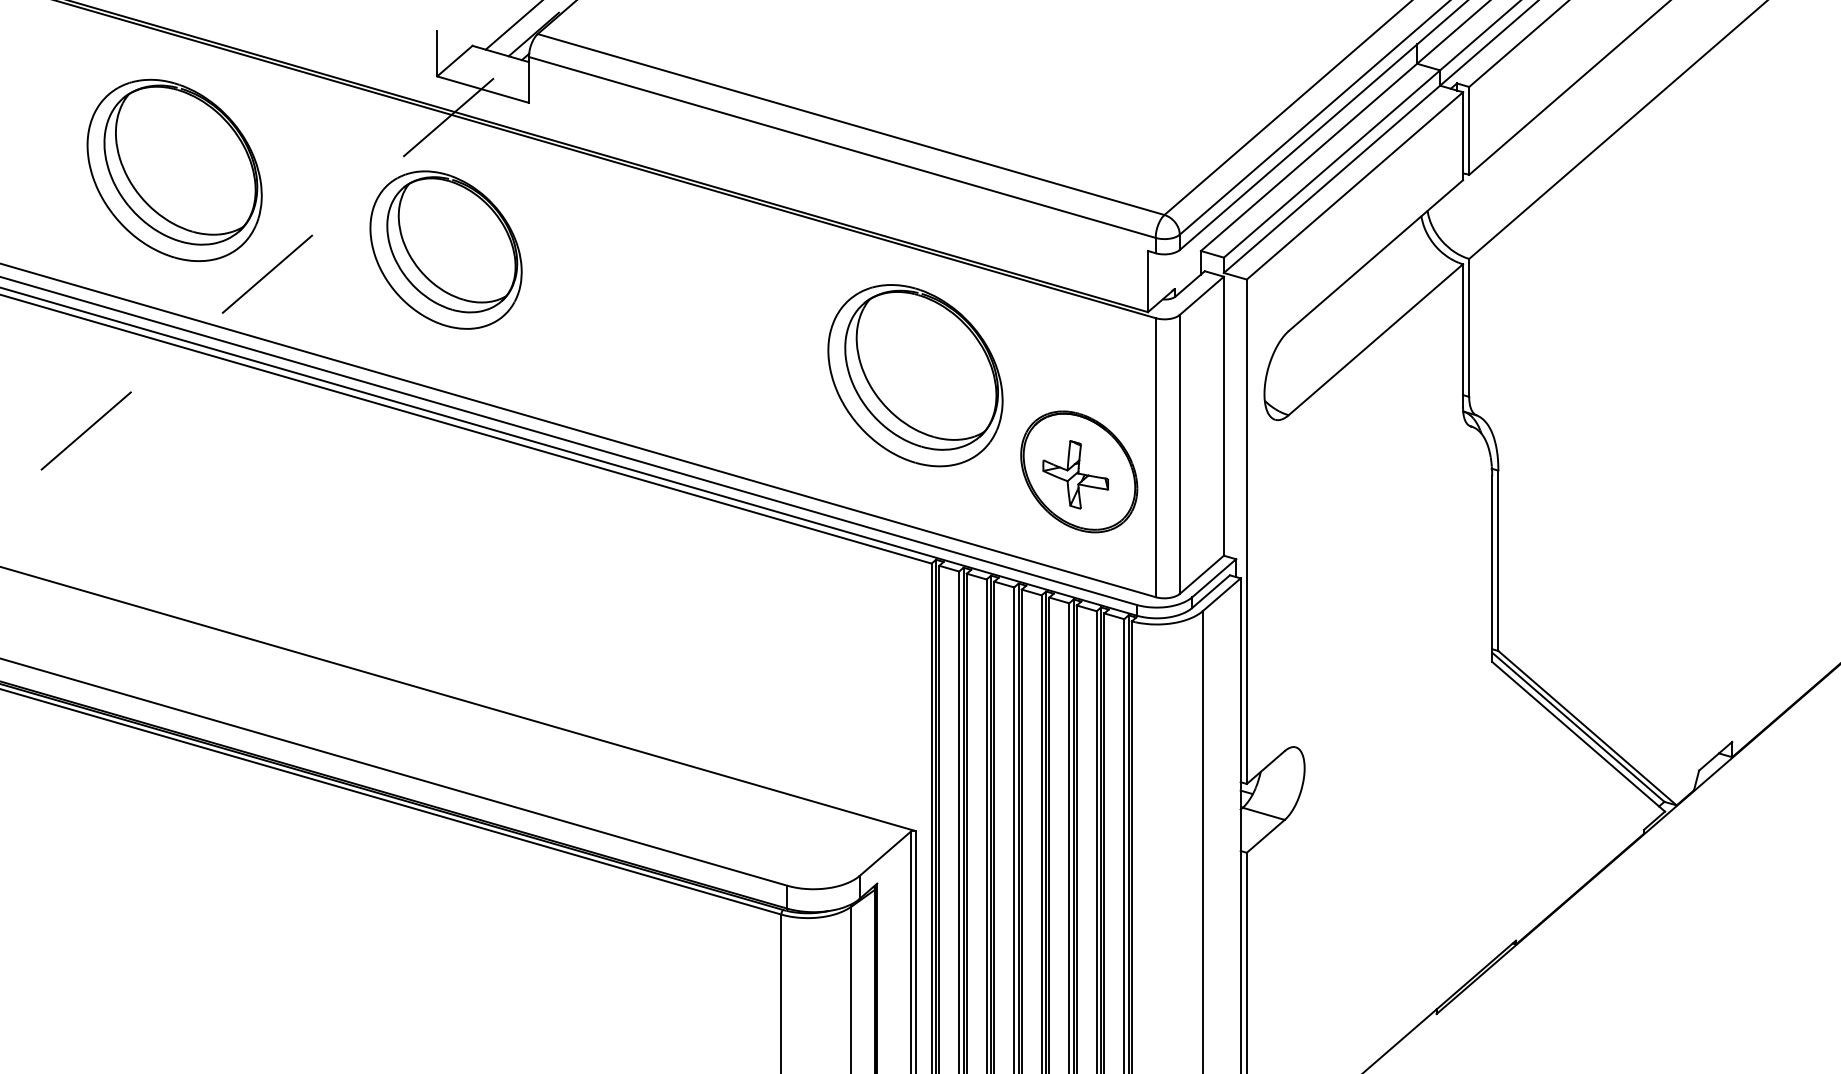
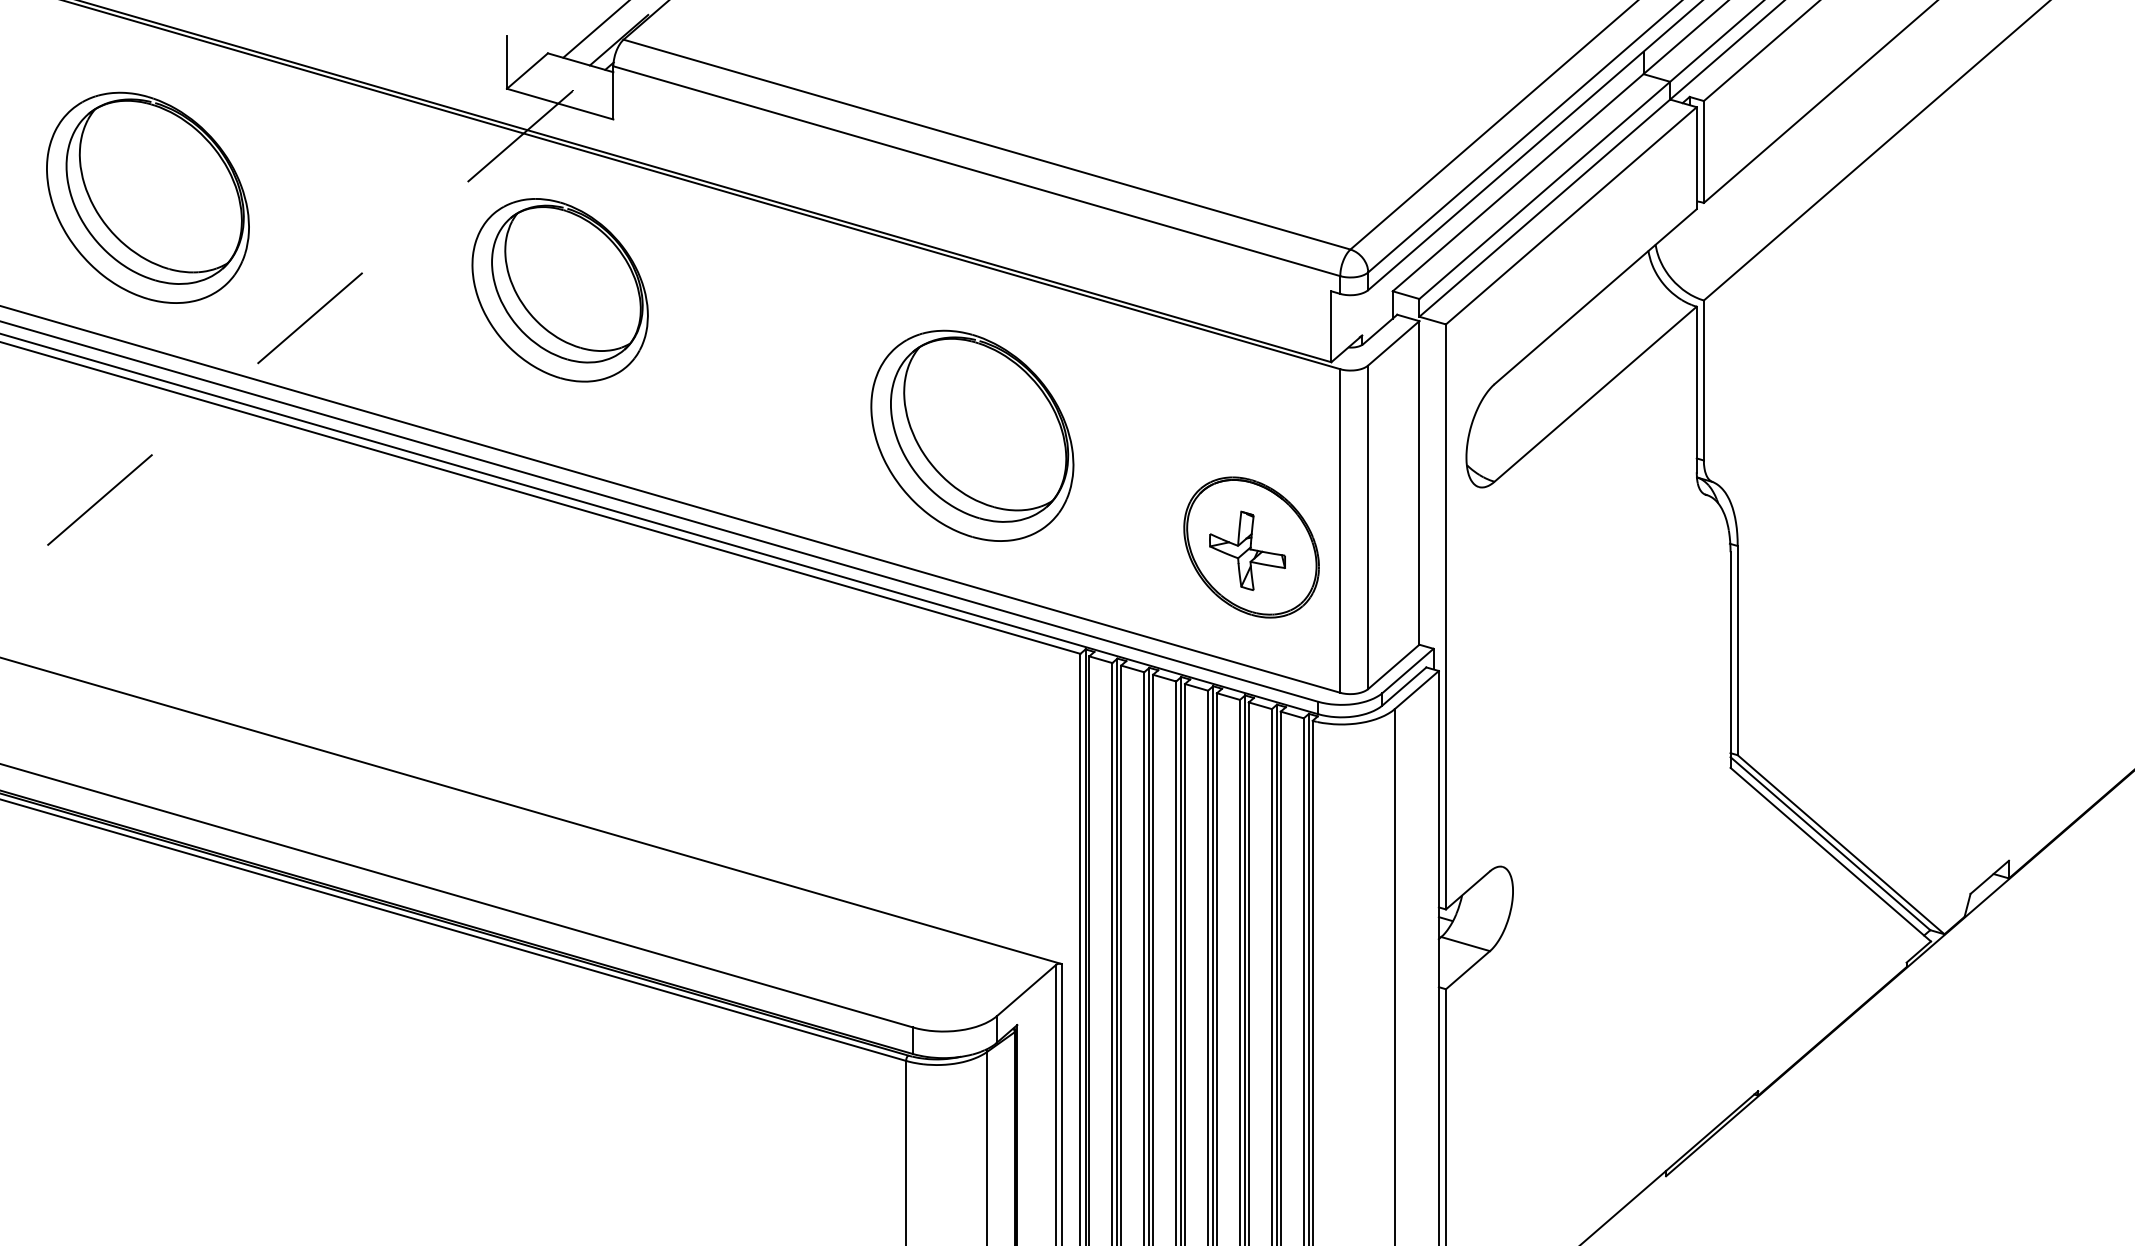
part: (174, 169) -> (147, 196), moved
part: (445, 249) -> (559, 289), moved
part: (915, 375) -> (972, 435), moved

